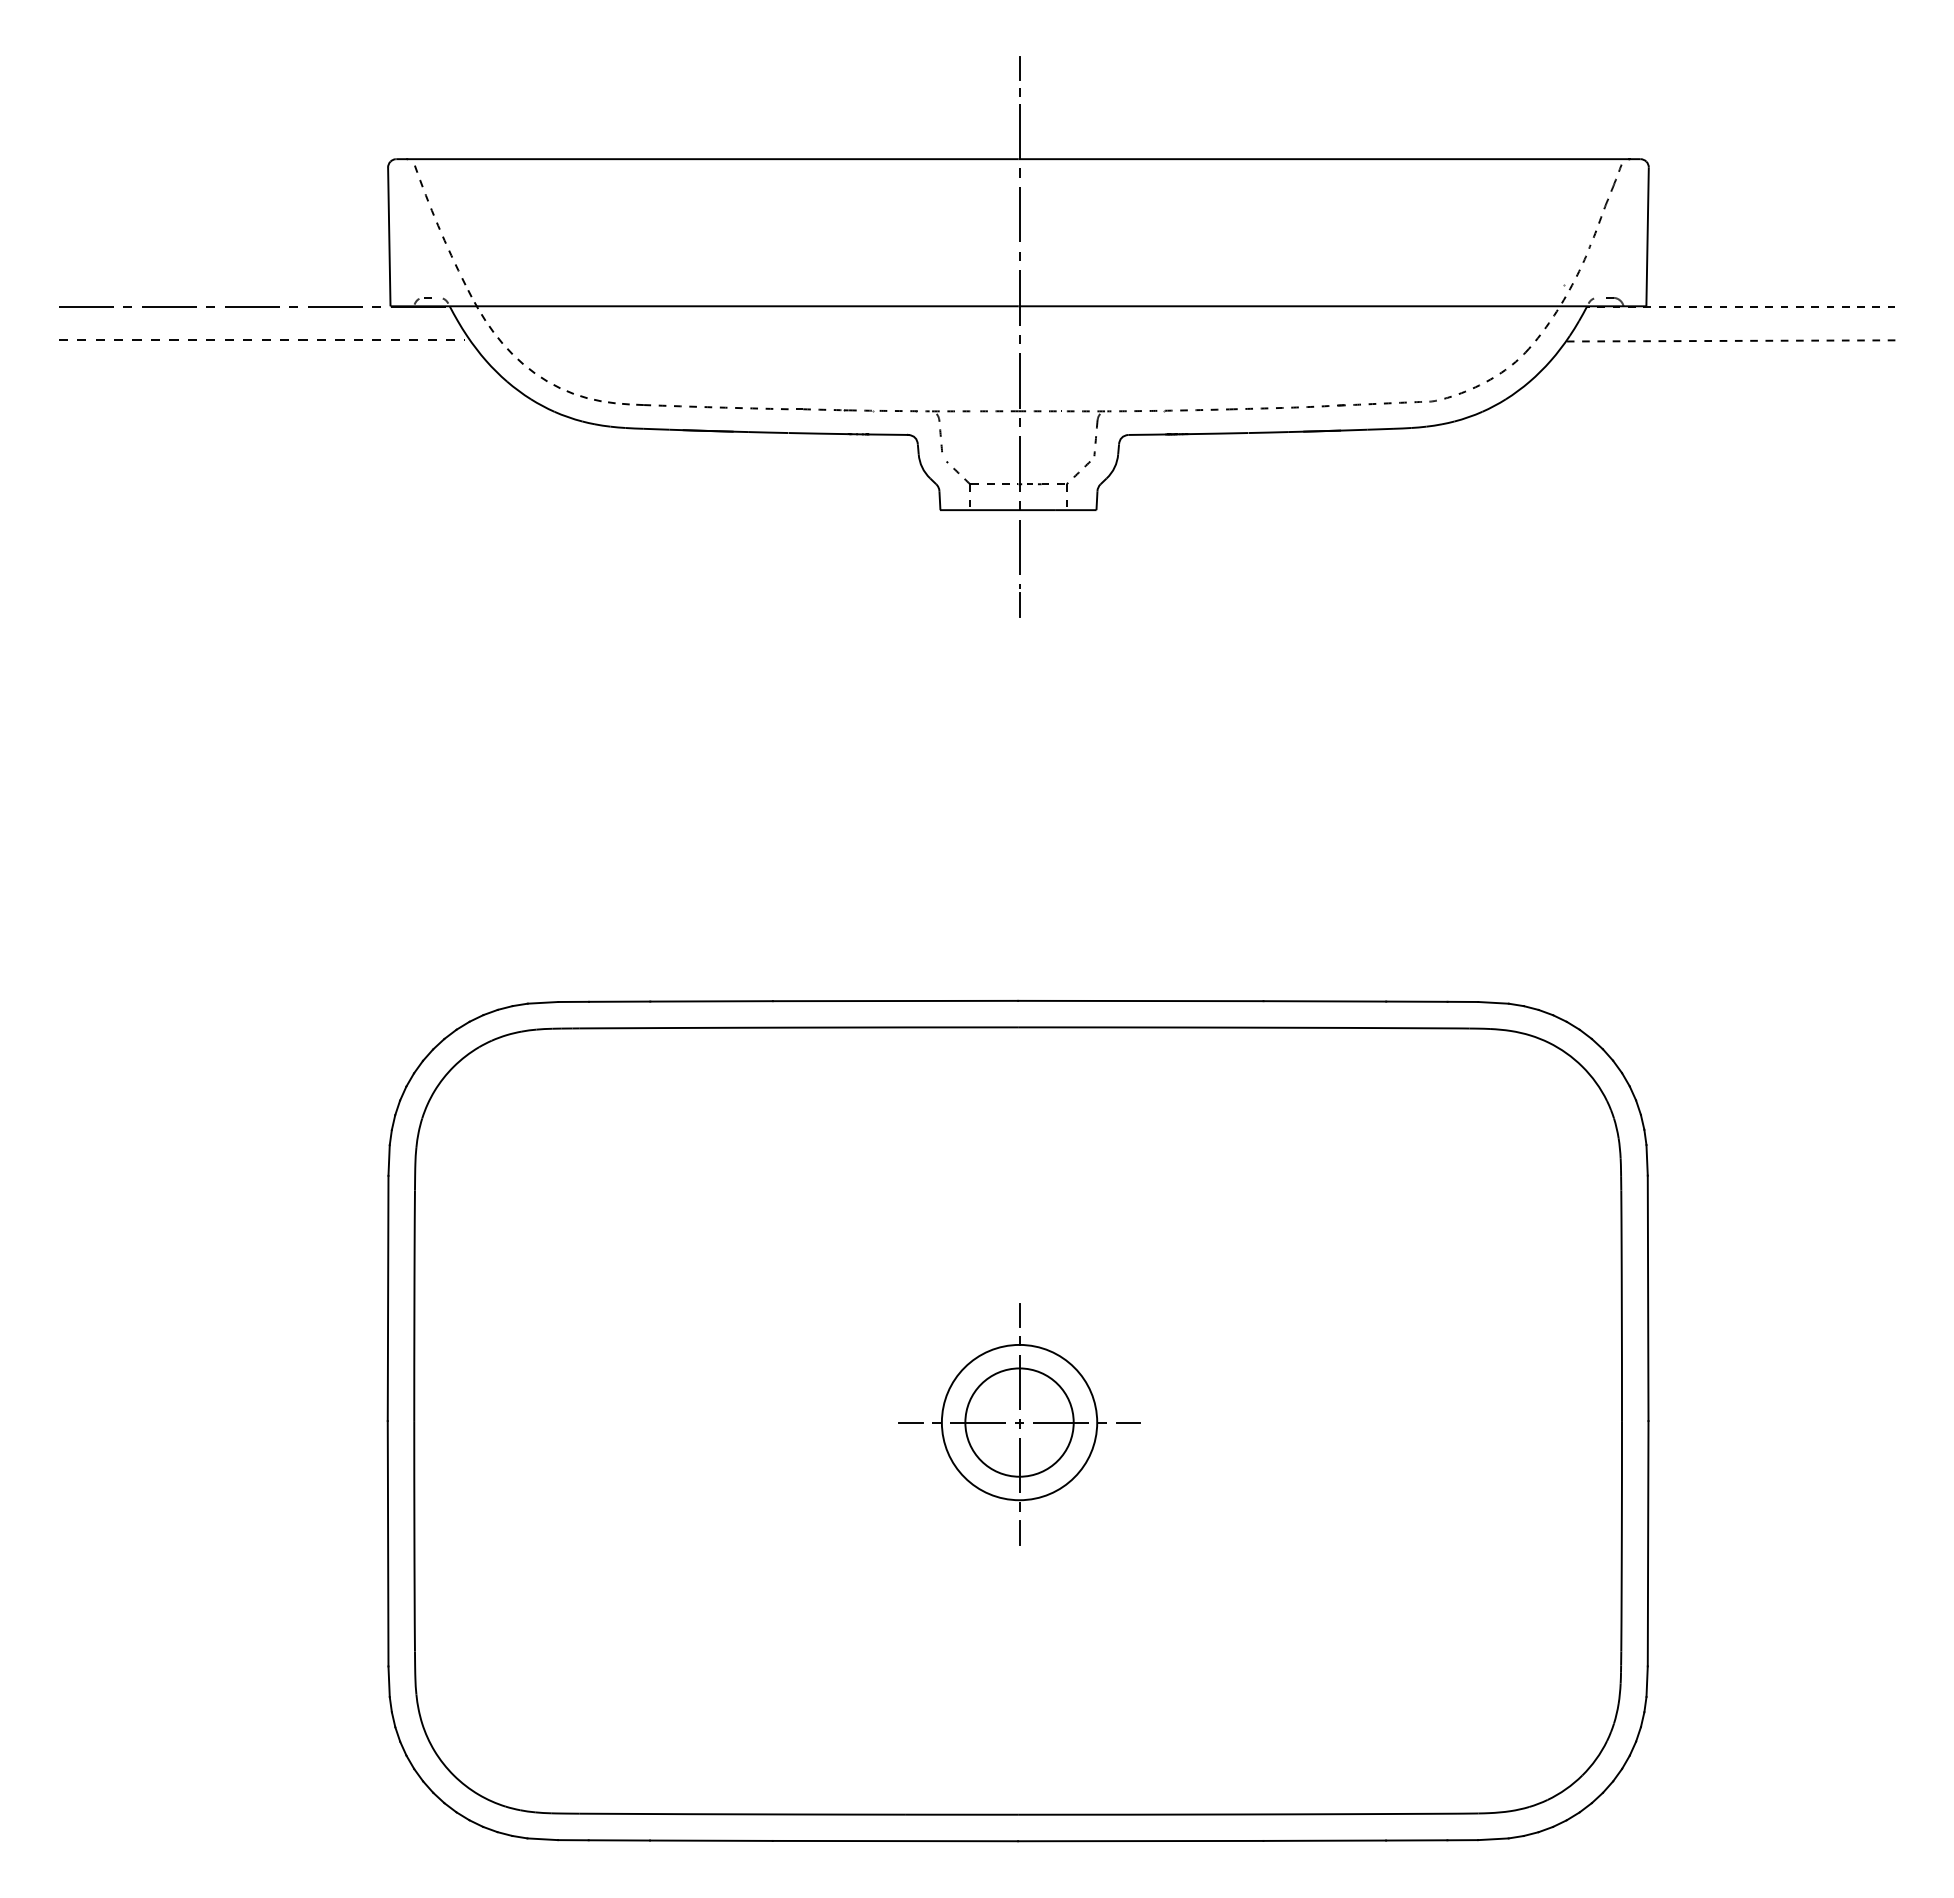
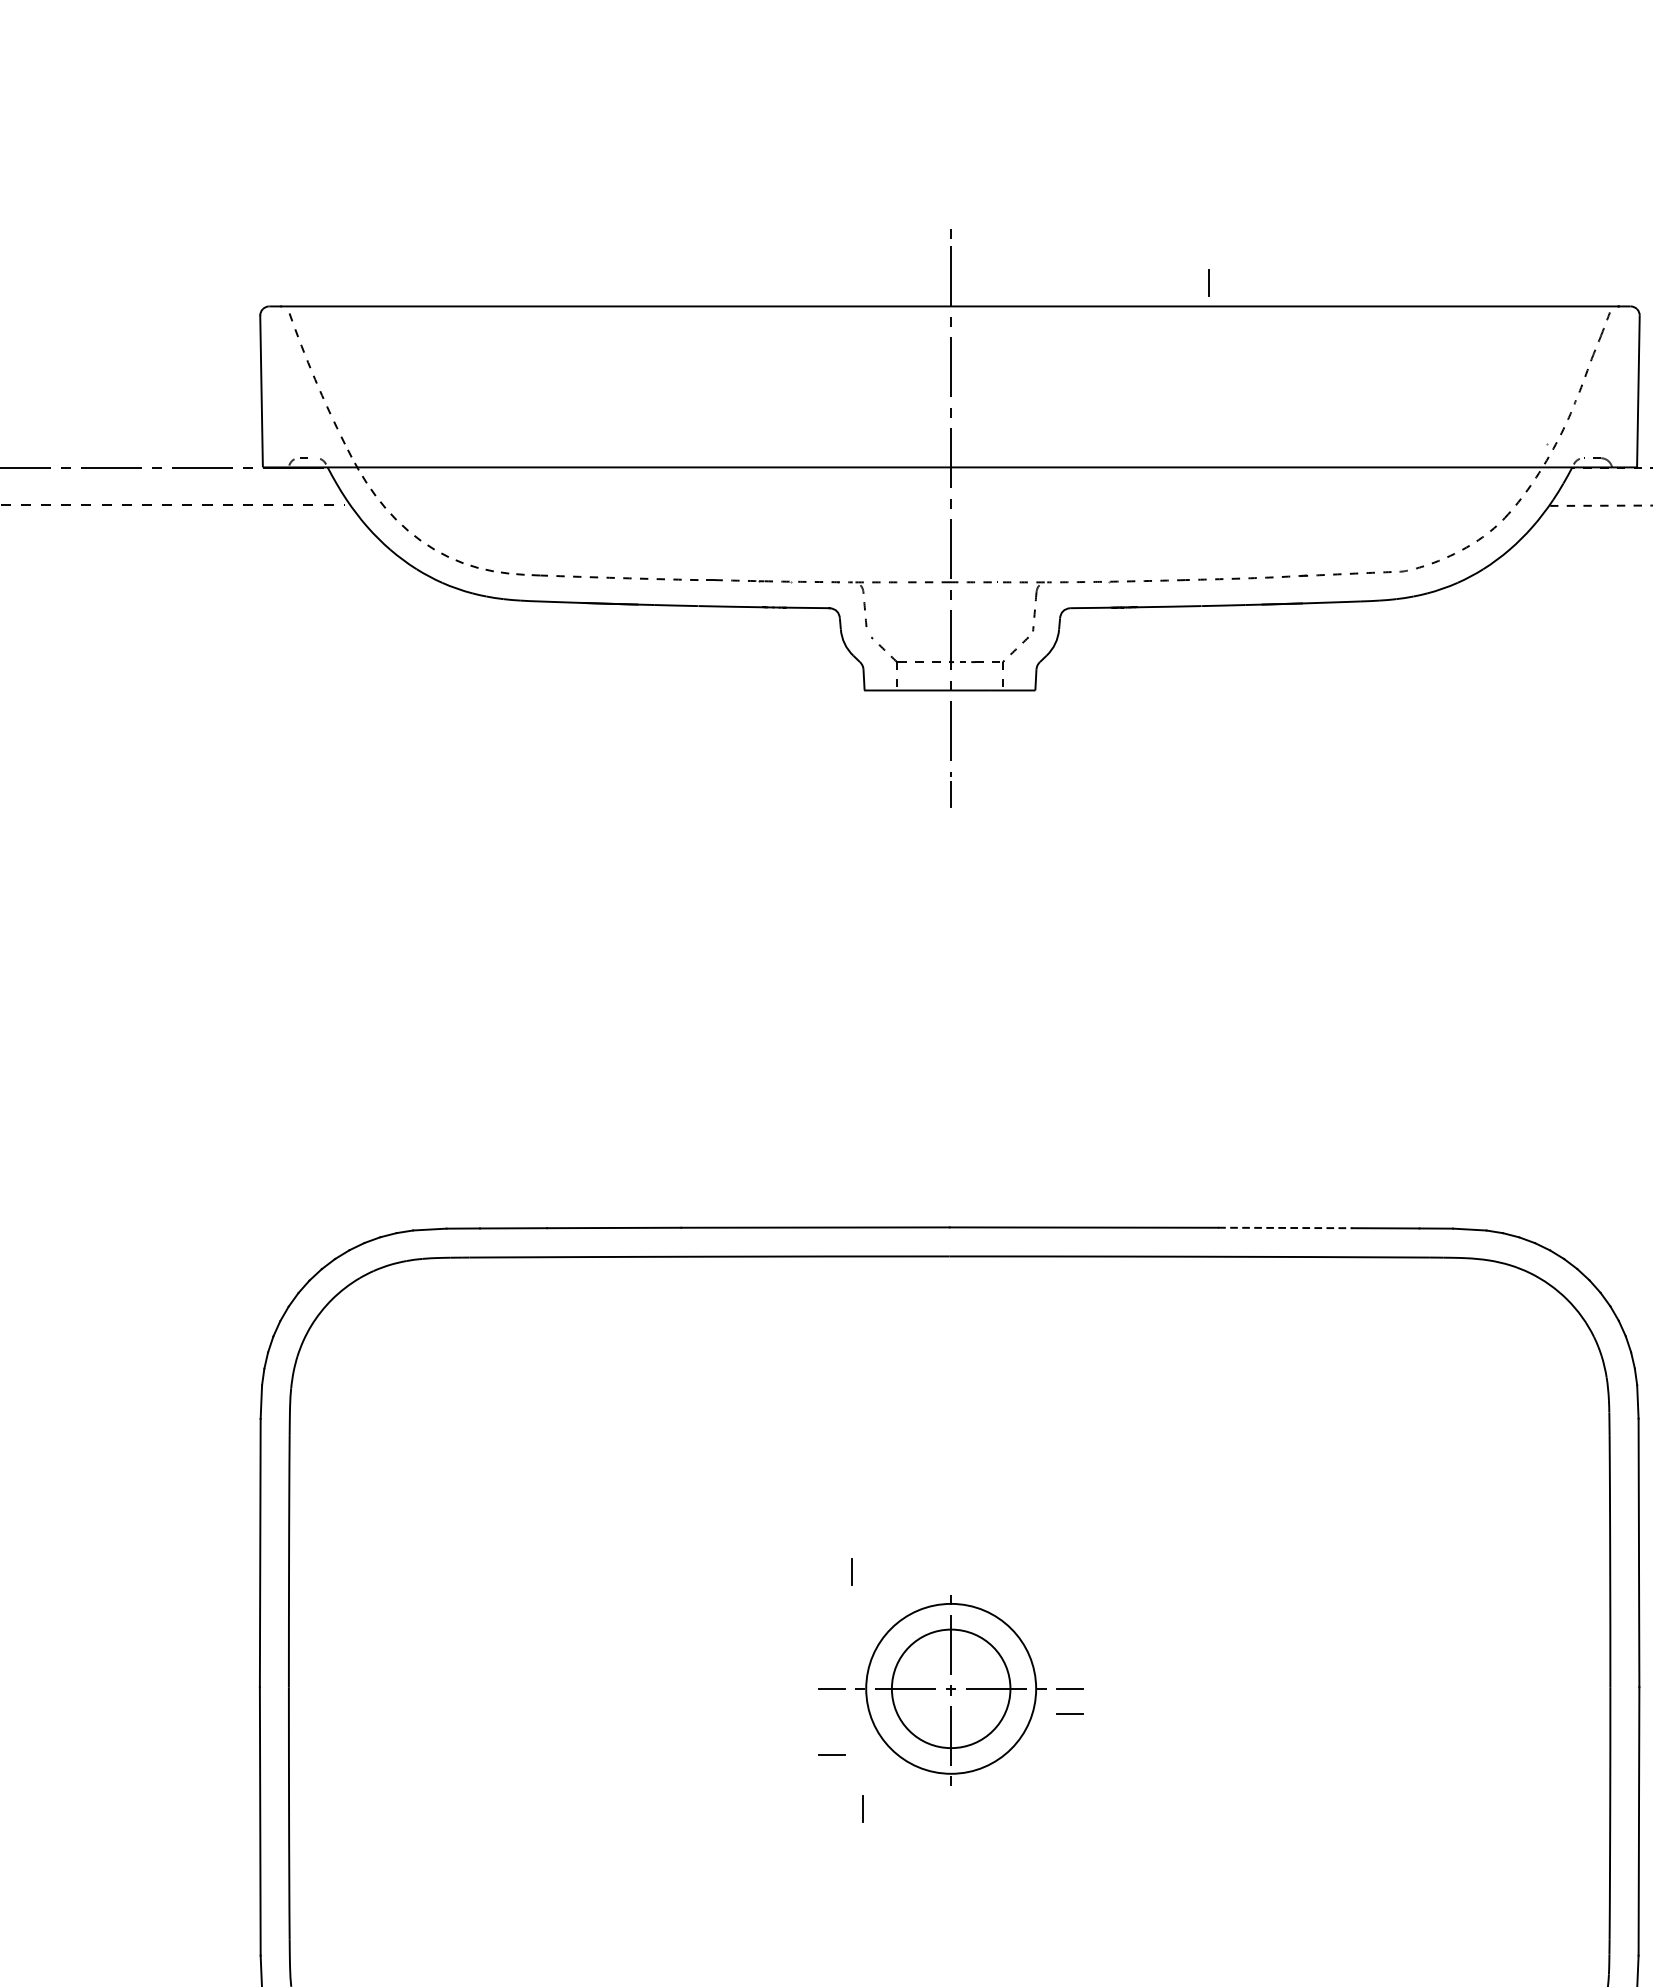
line: (1019, 68) -> (1209, 282), moved
line: (1325, 1001) -> (1285, 1228), solid -> dashed
line: (1019, 1315) -> (851, 1571), moved
line: (1128, 1445) -> (1070, 1713), added
line: (910, 1482) -> (831, 1754), added
line: (1019, 1532) -> (862, 1809), moved

